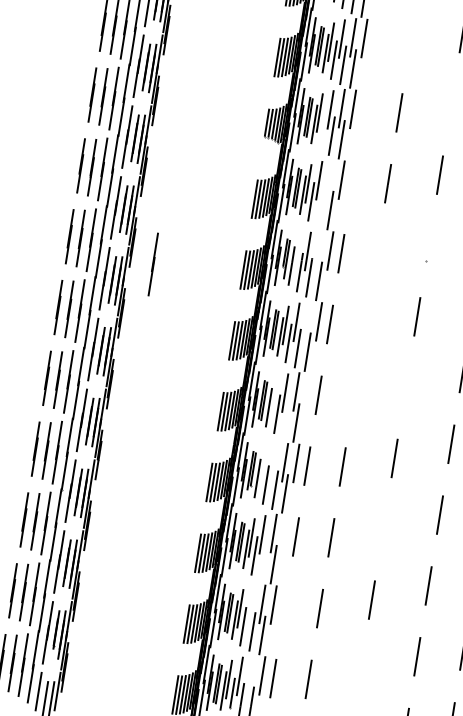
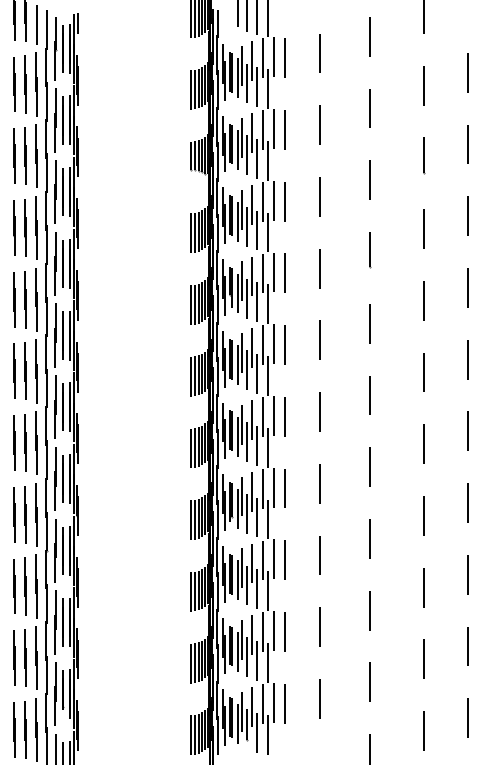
line: (375, 41) -> (285, 58), added
line: (410, 42) -> (320, 53), added
line: (451, 104) -> (370, 108), added
line: (364, 111) -> (285, 129), added
line: (322, 131) -> (247, 155), added
line: (330, 179) -> (262, 201), added
line: (353, 182) -> (285, 201), added
line: (320, 206) -> (257, 230), added
line: (429, 243) -> (370, 249), added
line: (318, 250) -> (262, 273), added
line: (296, 254) -> (241, 281), added
line: (375, 254) -> (319, 268), added
line: (153, 264) -> (101, 313), removed
line: (307, 321) -> (262, 345), added
line: (364, 324) -> (319, 339), added
line: (406, 387) -> (370, 395), added
line: (307, 392) -> (273, 415), added
line: (274, 395) -> (241, 424), added
line: (354, 395) -> (320, 411), added
line: (286, 419) -> (257, 445), added
line: (273, 463) -> (251, 491), added
line: (262, 467) -> (241, 496), added
line: (383, 528) -> (370, 538), added
line: (284, 534) -> (273, 559), added
line: (264, 561) -> (257, 589), added
line: (250, 605) -> (251, 635), added
line: (285, 607) -> (285, 631), added
line: (360, 671) -> (370, 682), added
line: (250, 674) -> (262, 703), added

